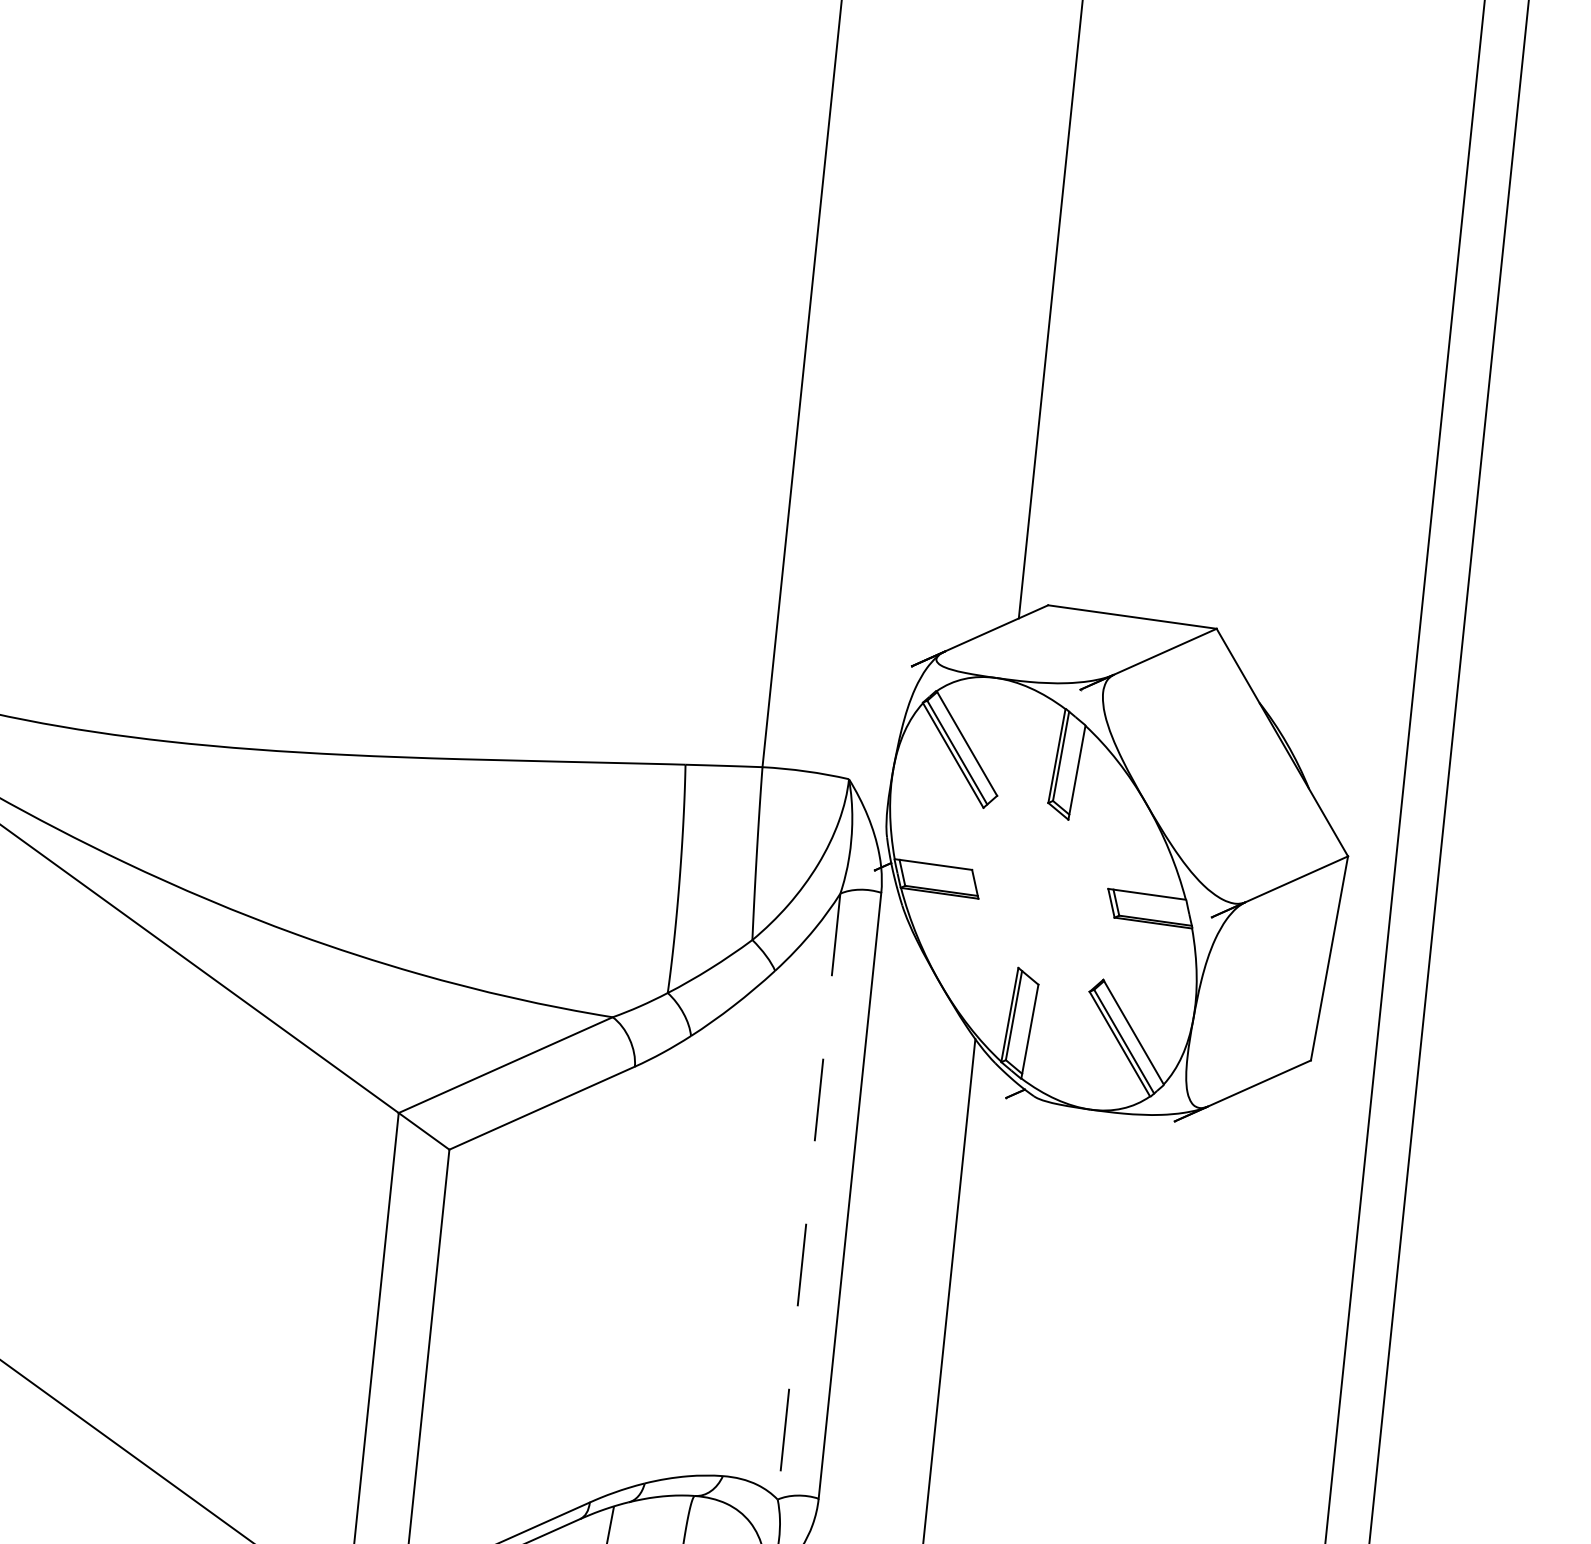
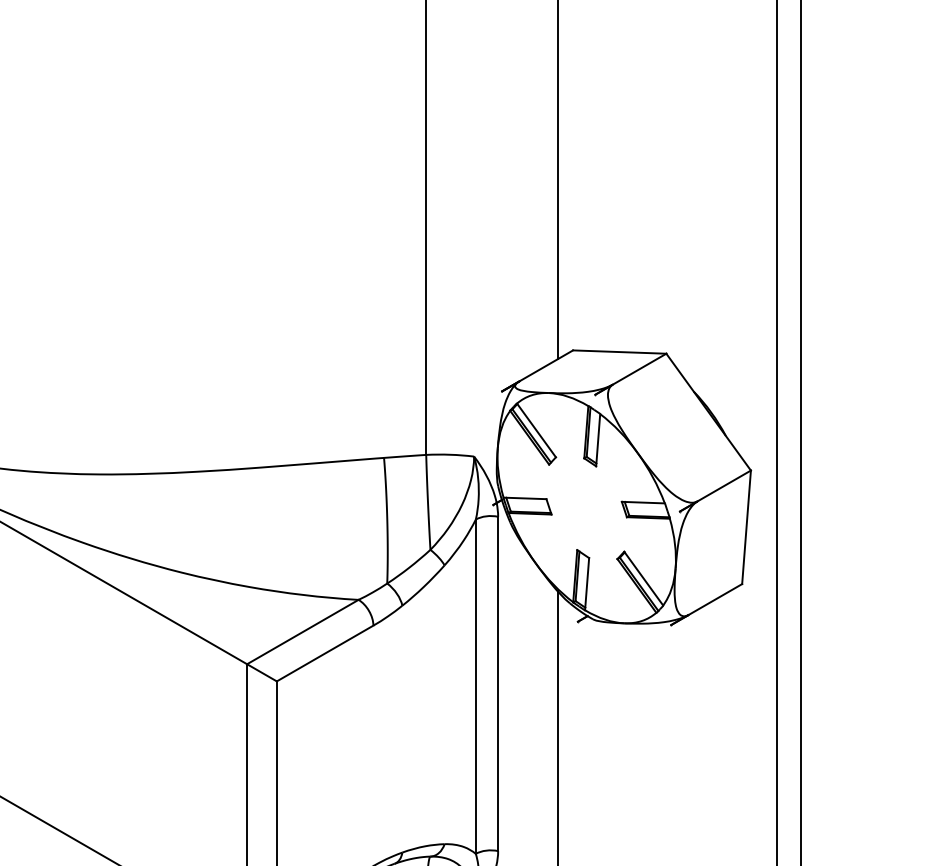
line: (808, 1197) -> (475, 687), dashed -> solid

